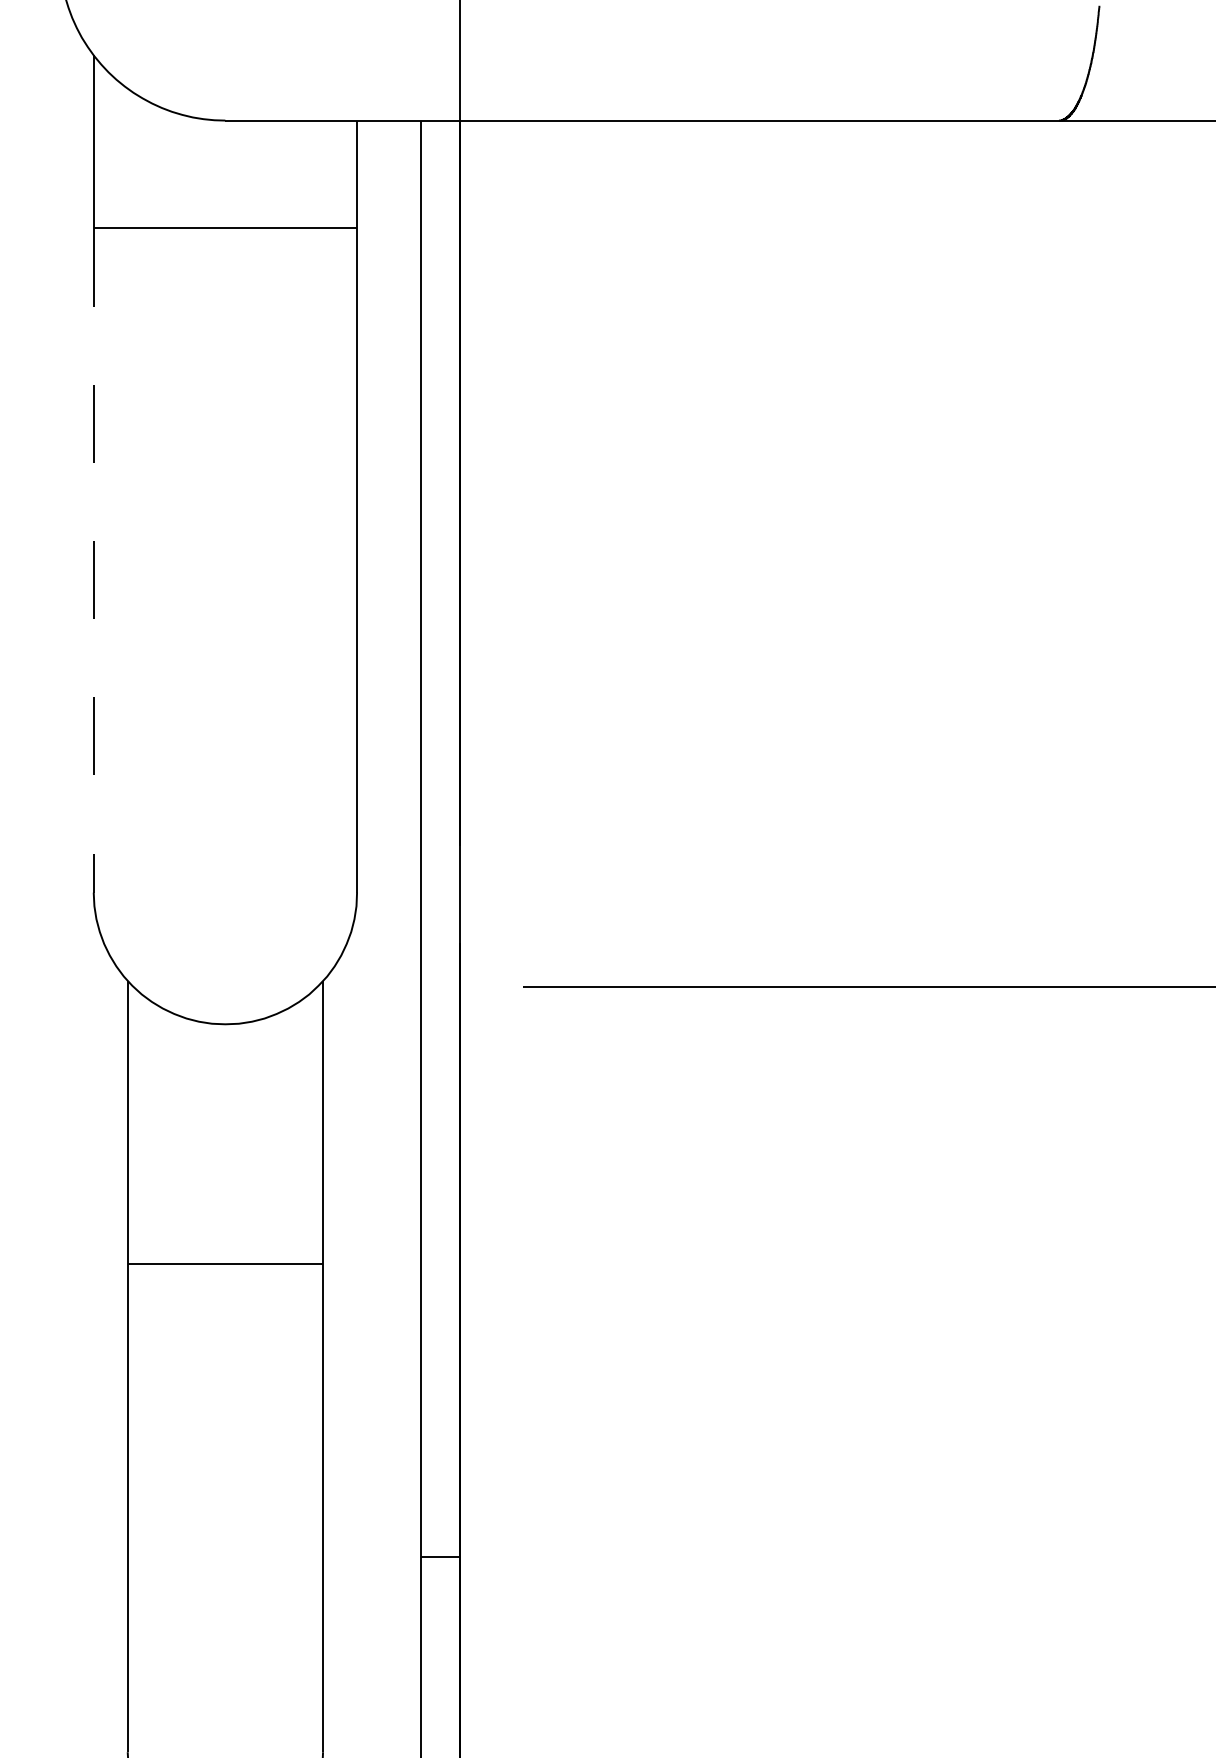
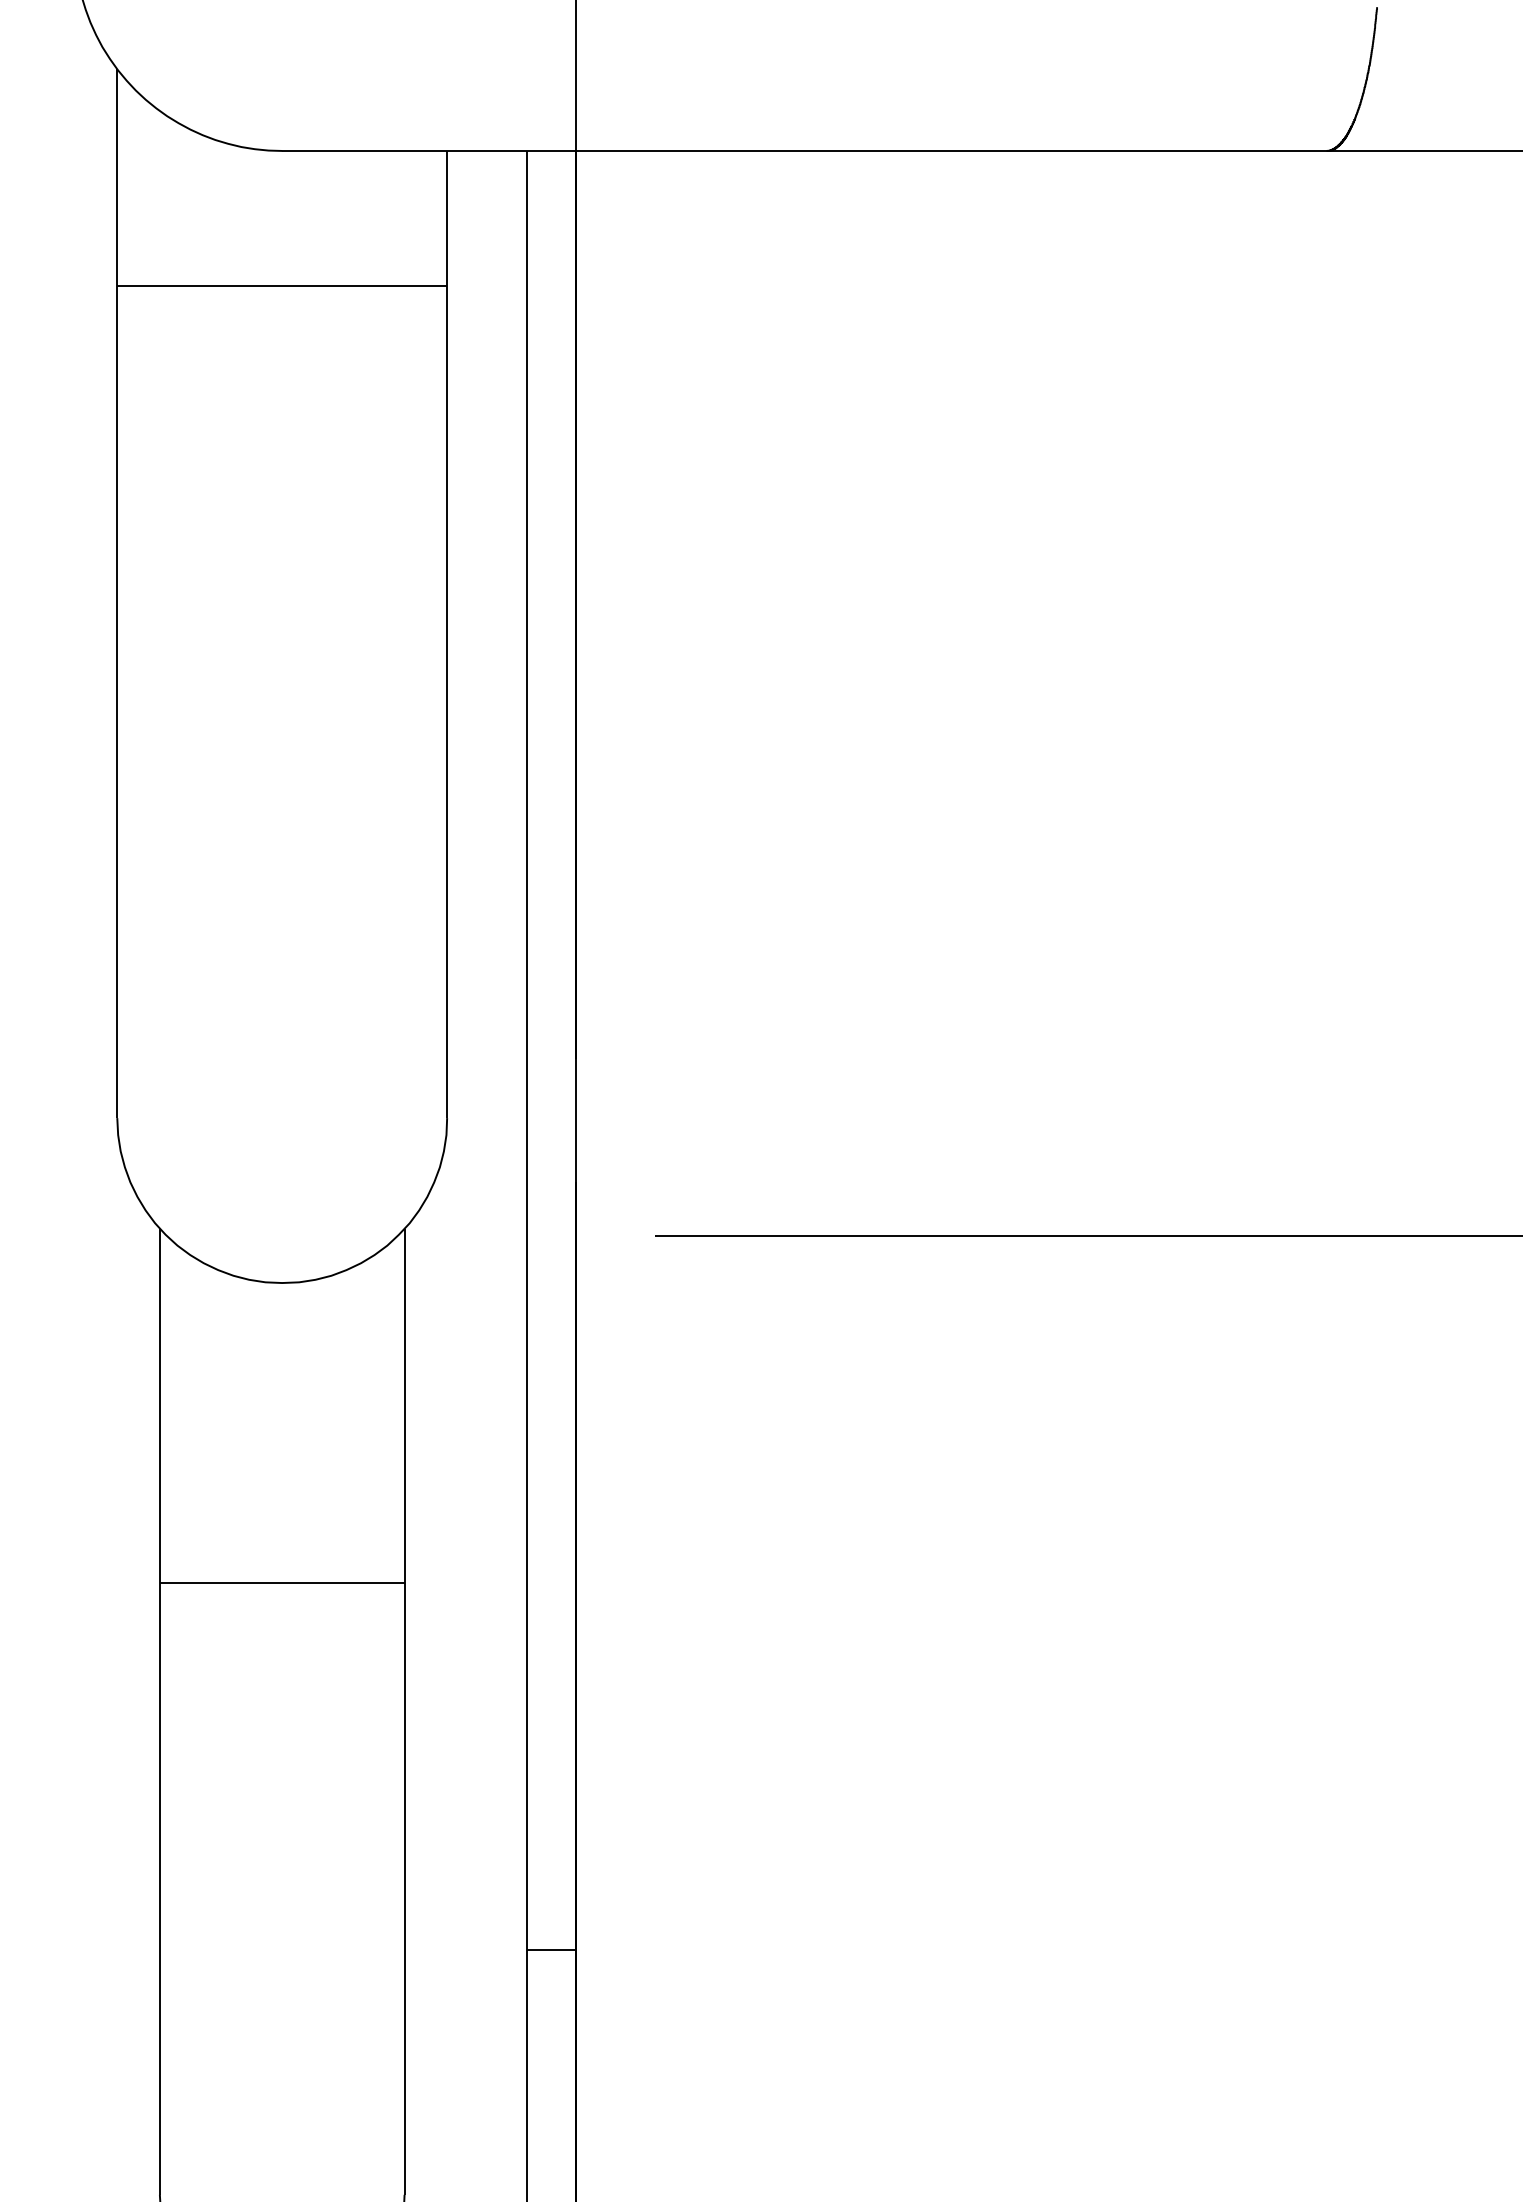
line: (93, 560) -> (117, 702), dashed -> solid

